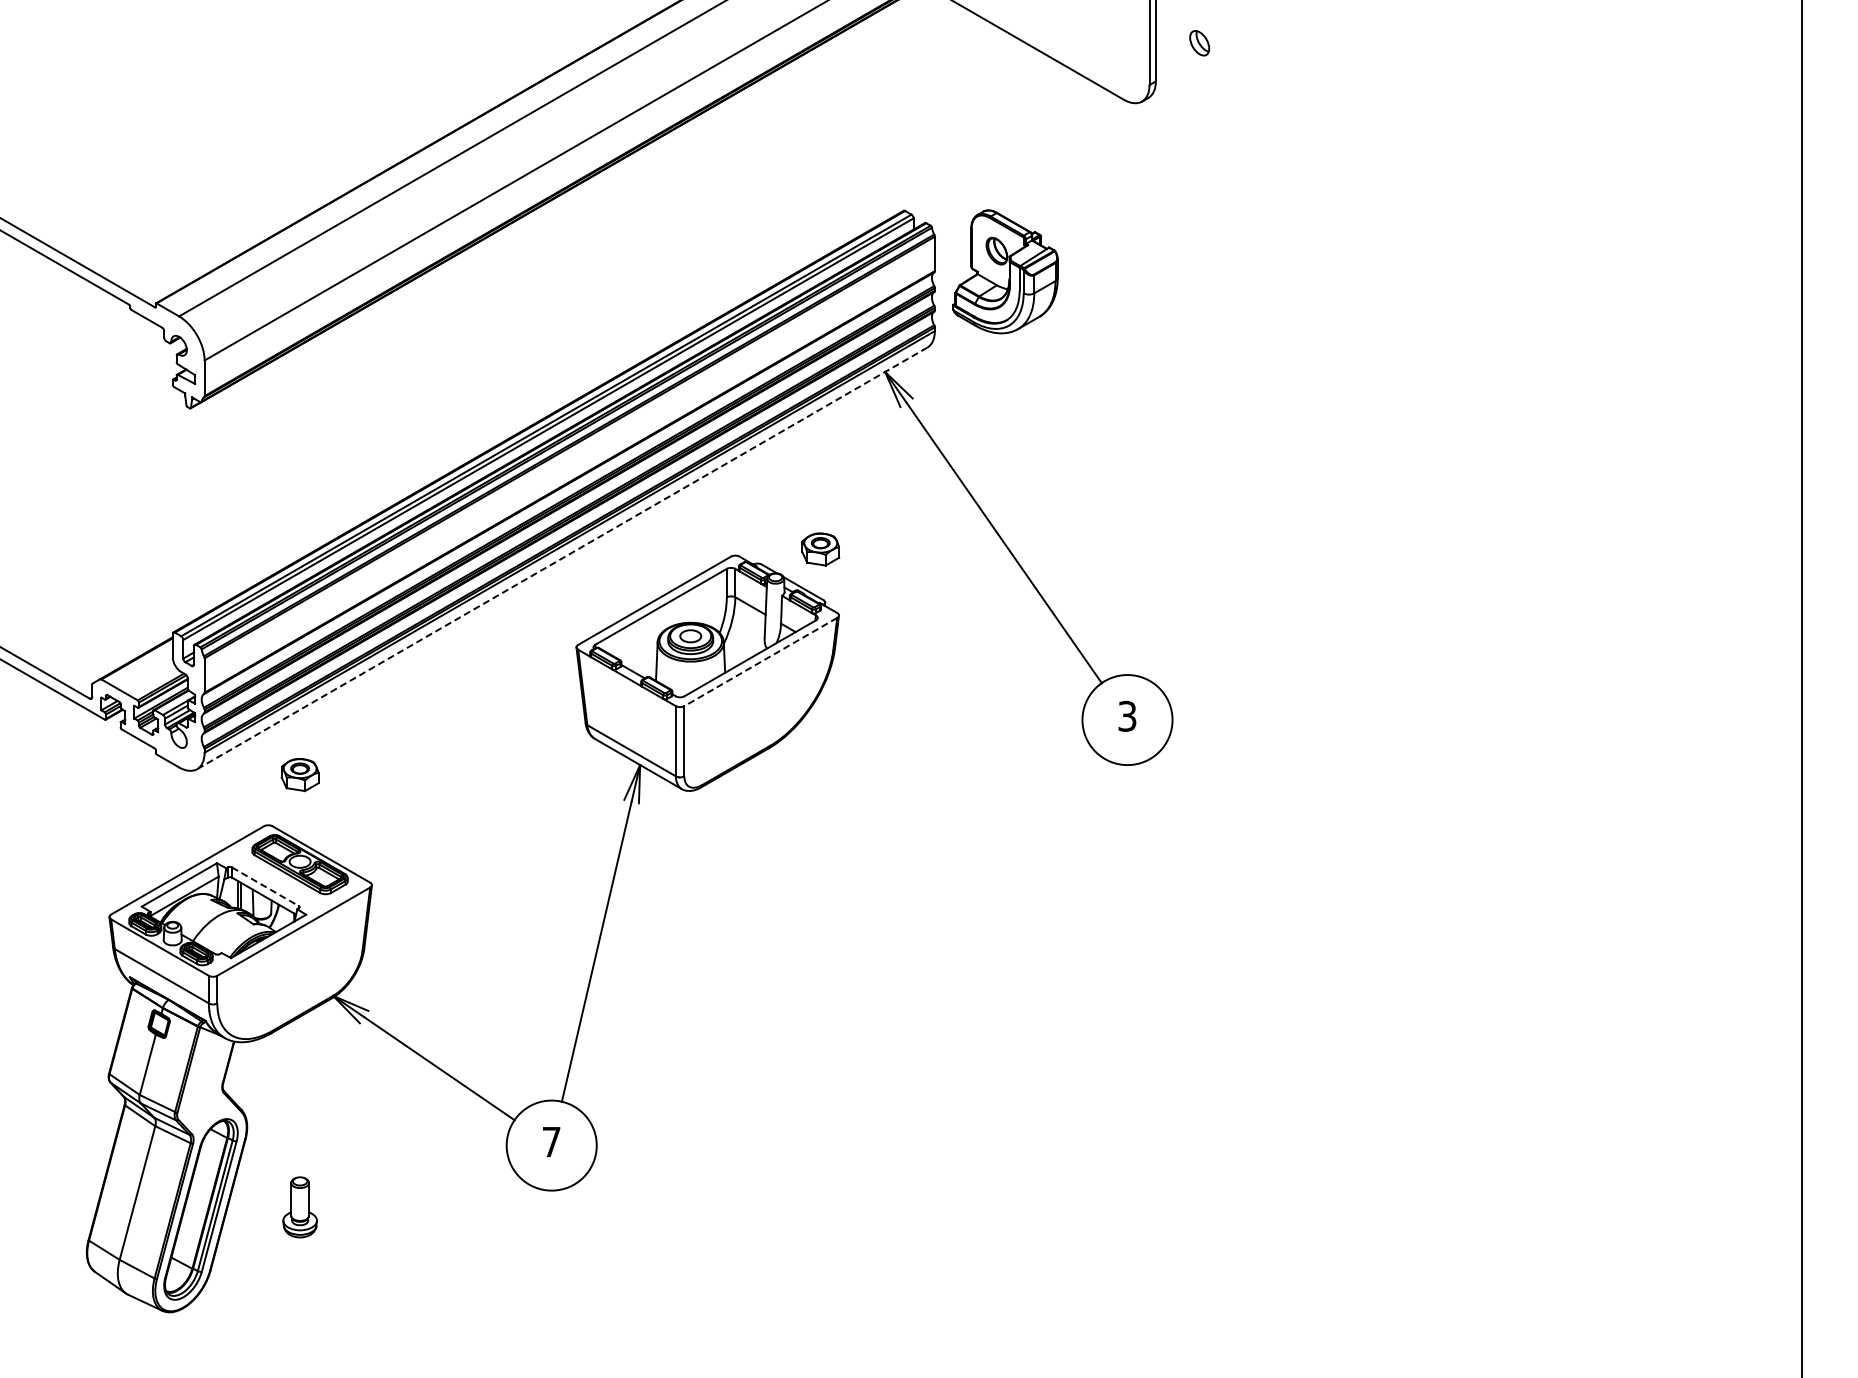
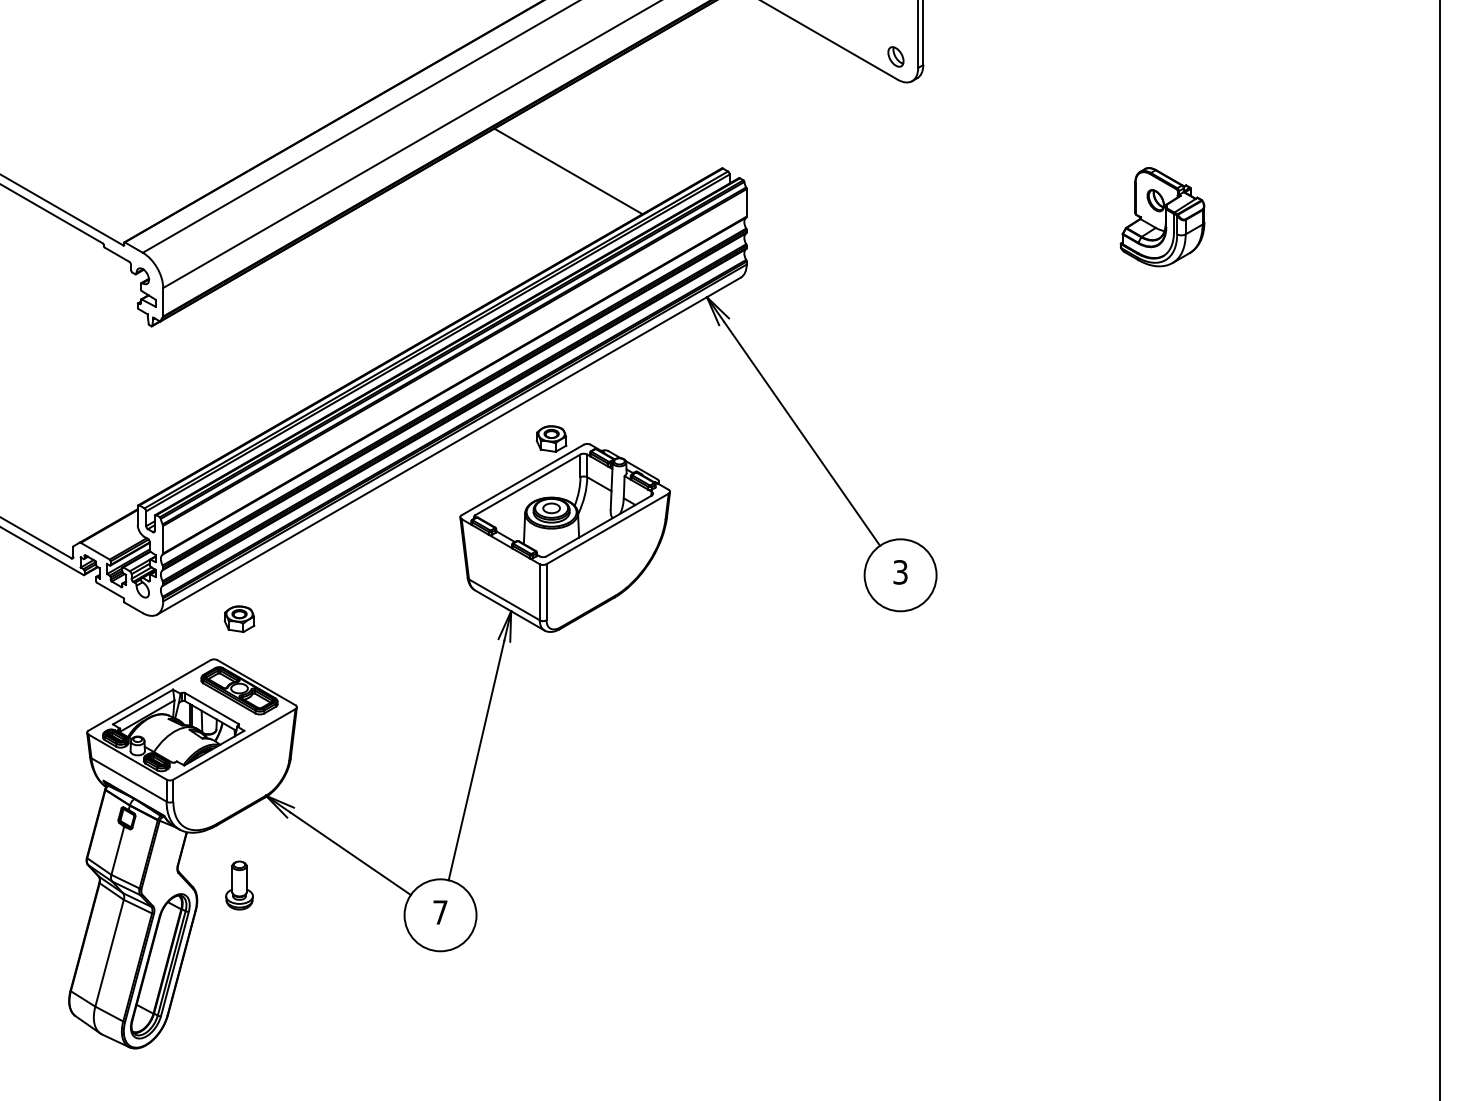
part: (1199, 43) -> (895, 57), moved
line: (711, 214) -> (568, 171), added
part: (1005, 271) -> (1162, 216), moved
part: (820, 549) -> (551, 439), moved
line: (562, 558) -> (449, 446), dashed -> solid
line: (760, 662) -> (607, 529), dashed -> solid
line: (265, 886) -> (211, 708), dashed -> solid
part: (299, 1207) -> (239, 885), moved

